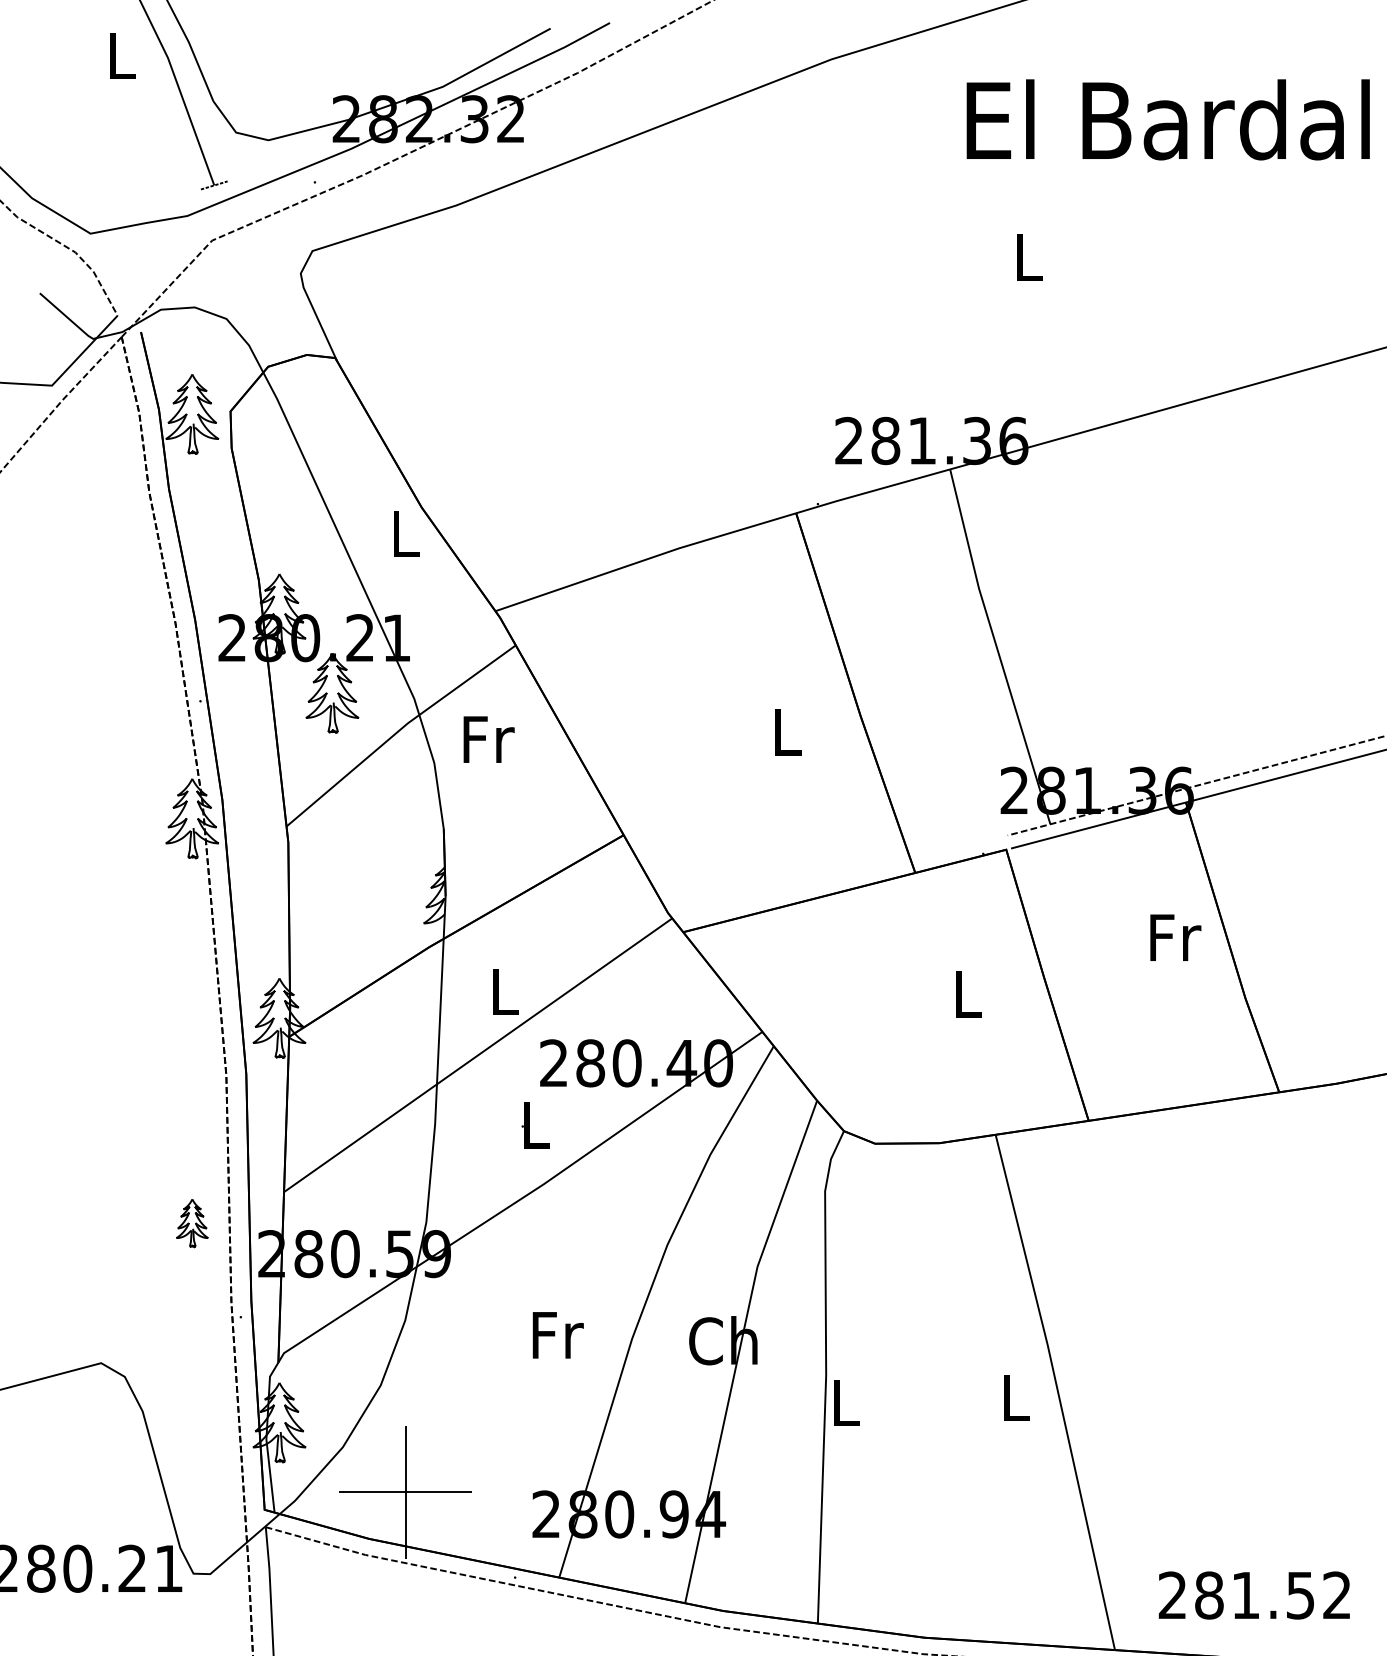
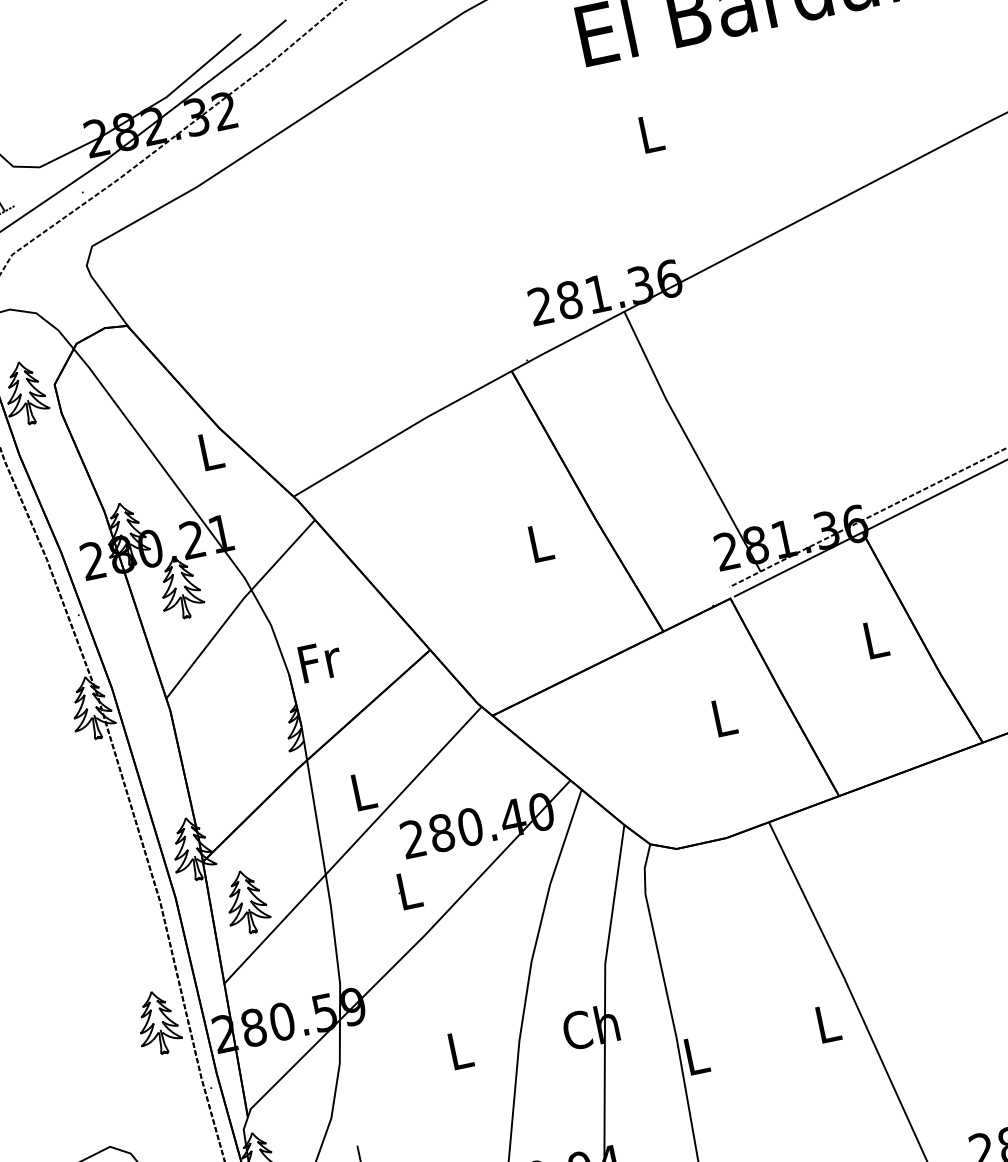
text: (488, 739) -> (320, 661), moved
text: (1175, 937) -> (876, 639), Fr -> L
part: (332, 1097) -> (246, 902), added
part: (192, 1223) -> (158, 1023), size x1.67
text: (557, 1335) -> (460, 1050), Fr -> L

